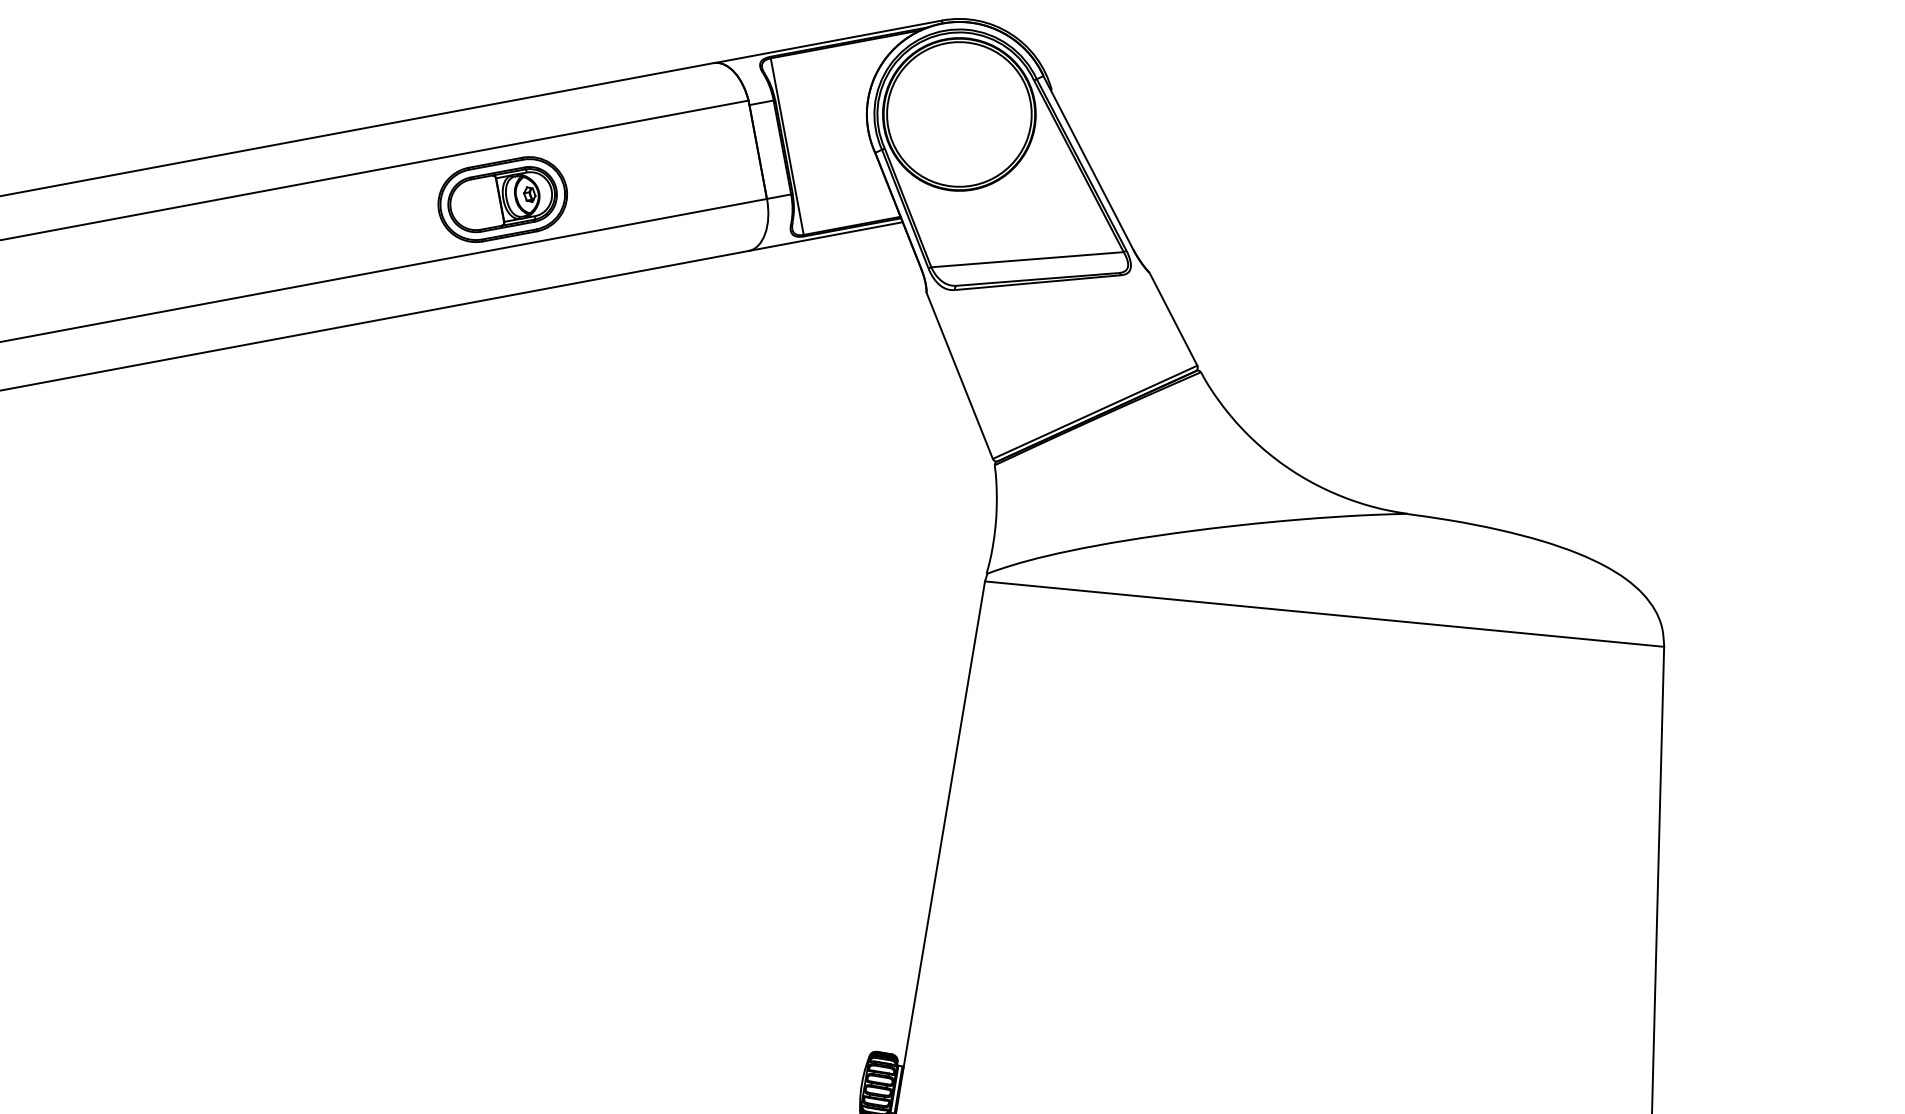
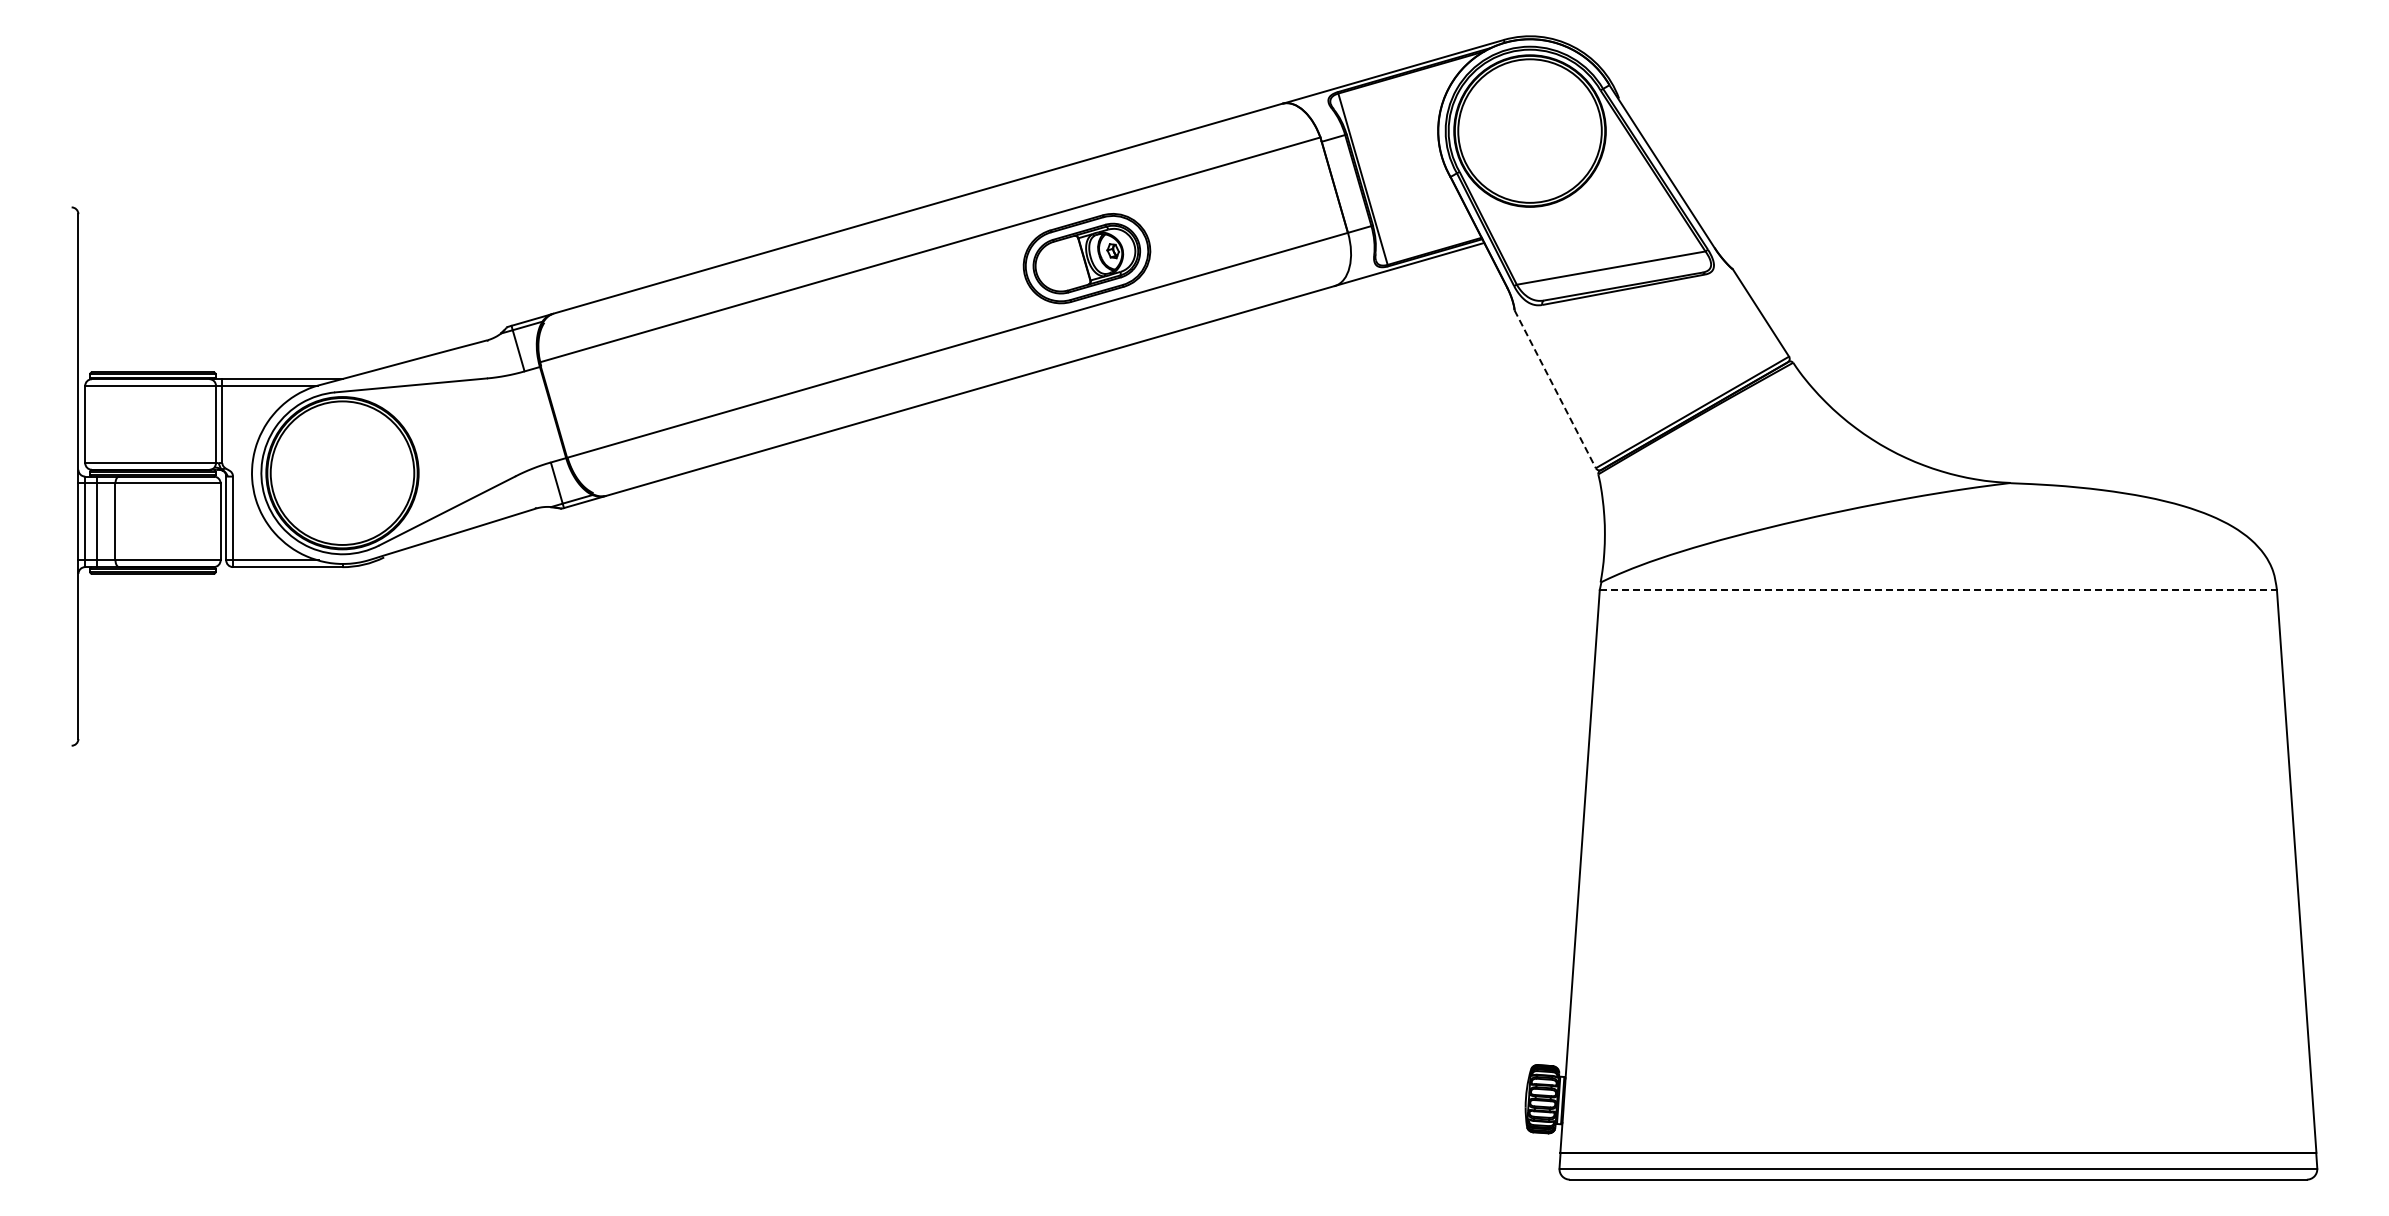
line: (959, 376) -> (1555, 389), solid -> dashed
line: (1324, 614) -> (1938, 590), solid -> dashed

